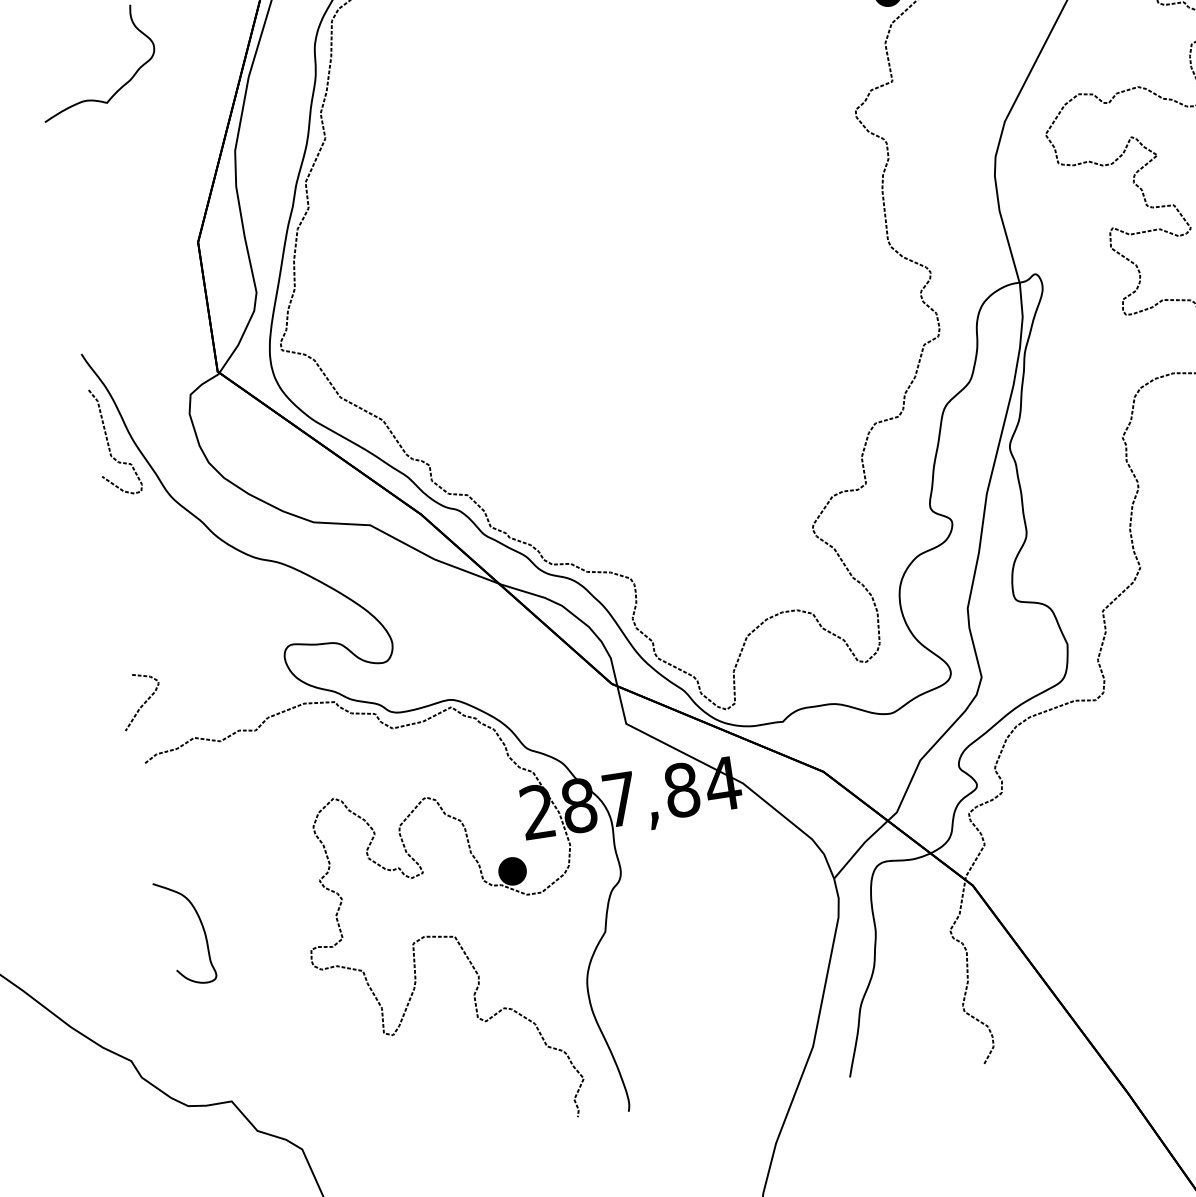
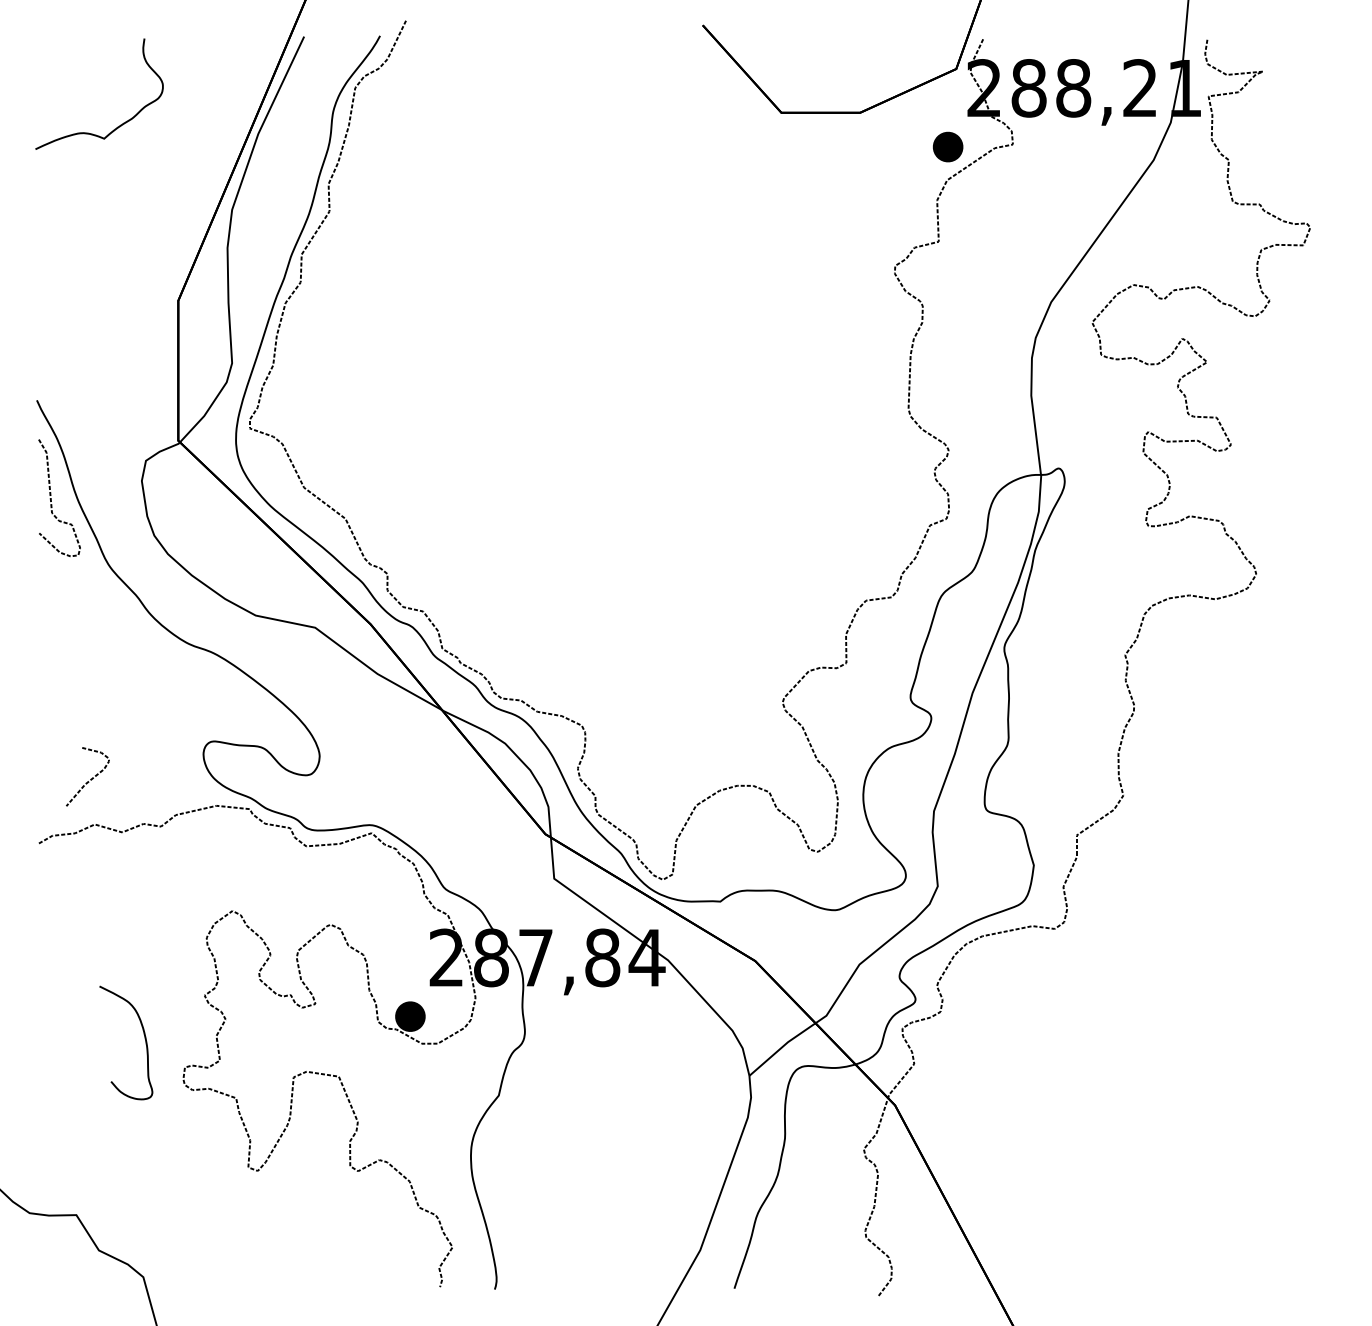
curve: (144, 702) -> (90, 779), moved
part: (201, 925) -> (144, 1038), moved

